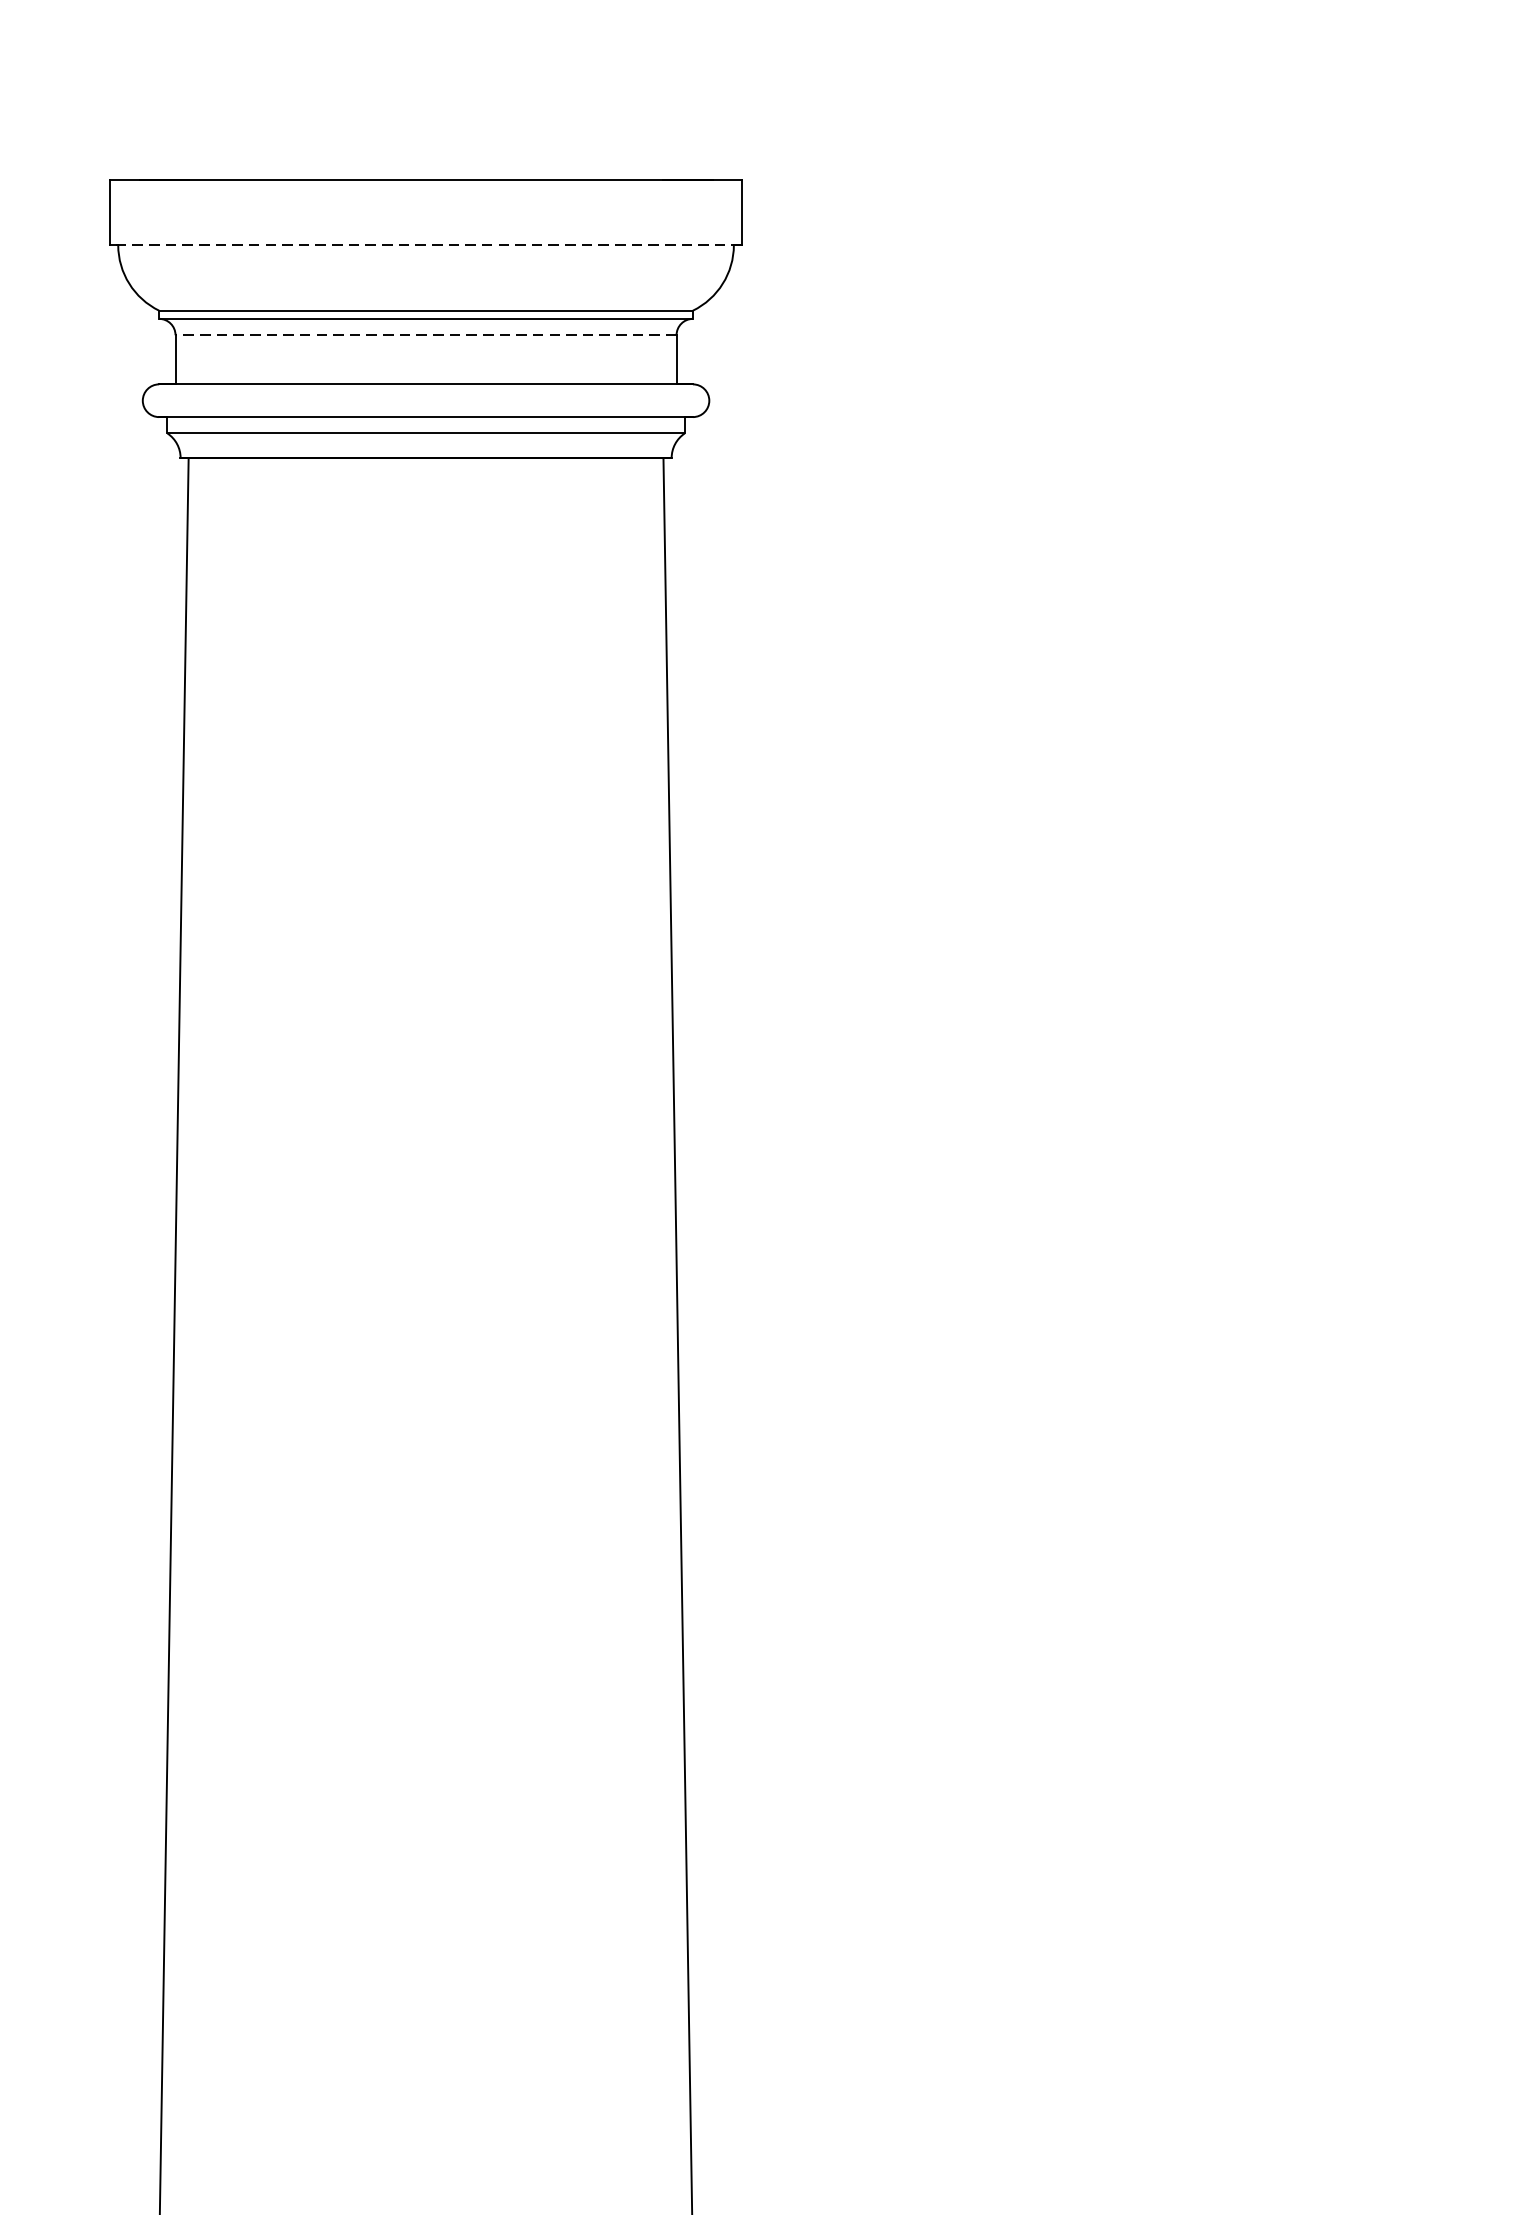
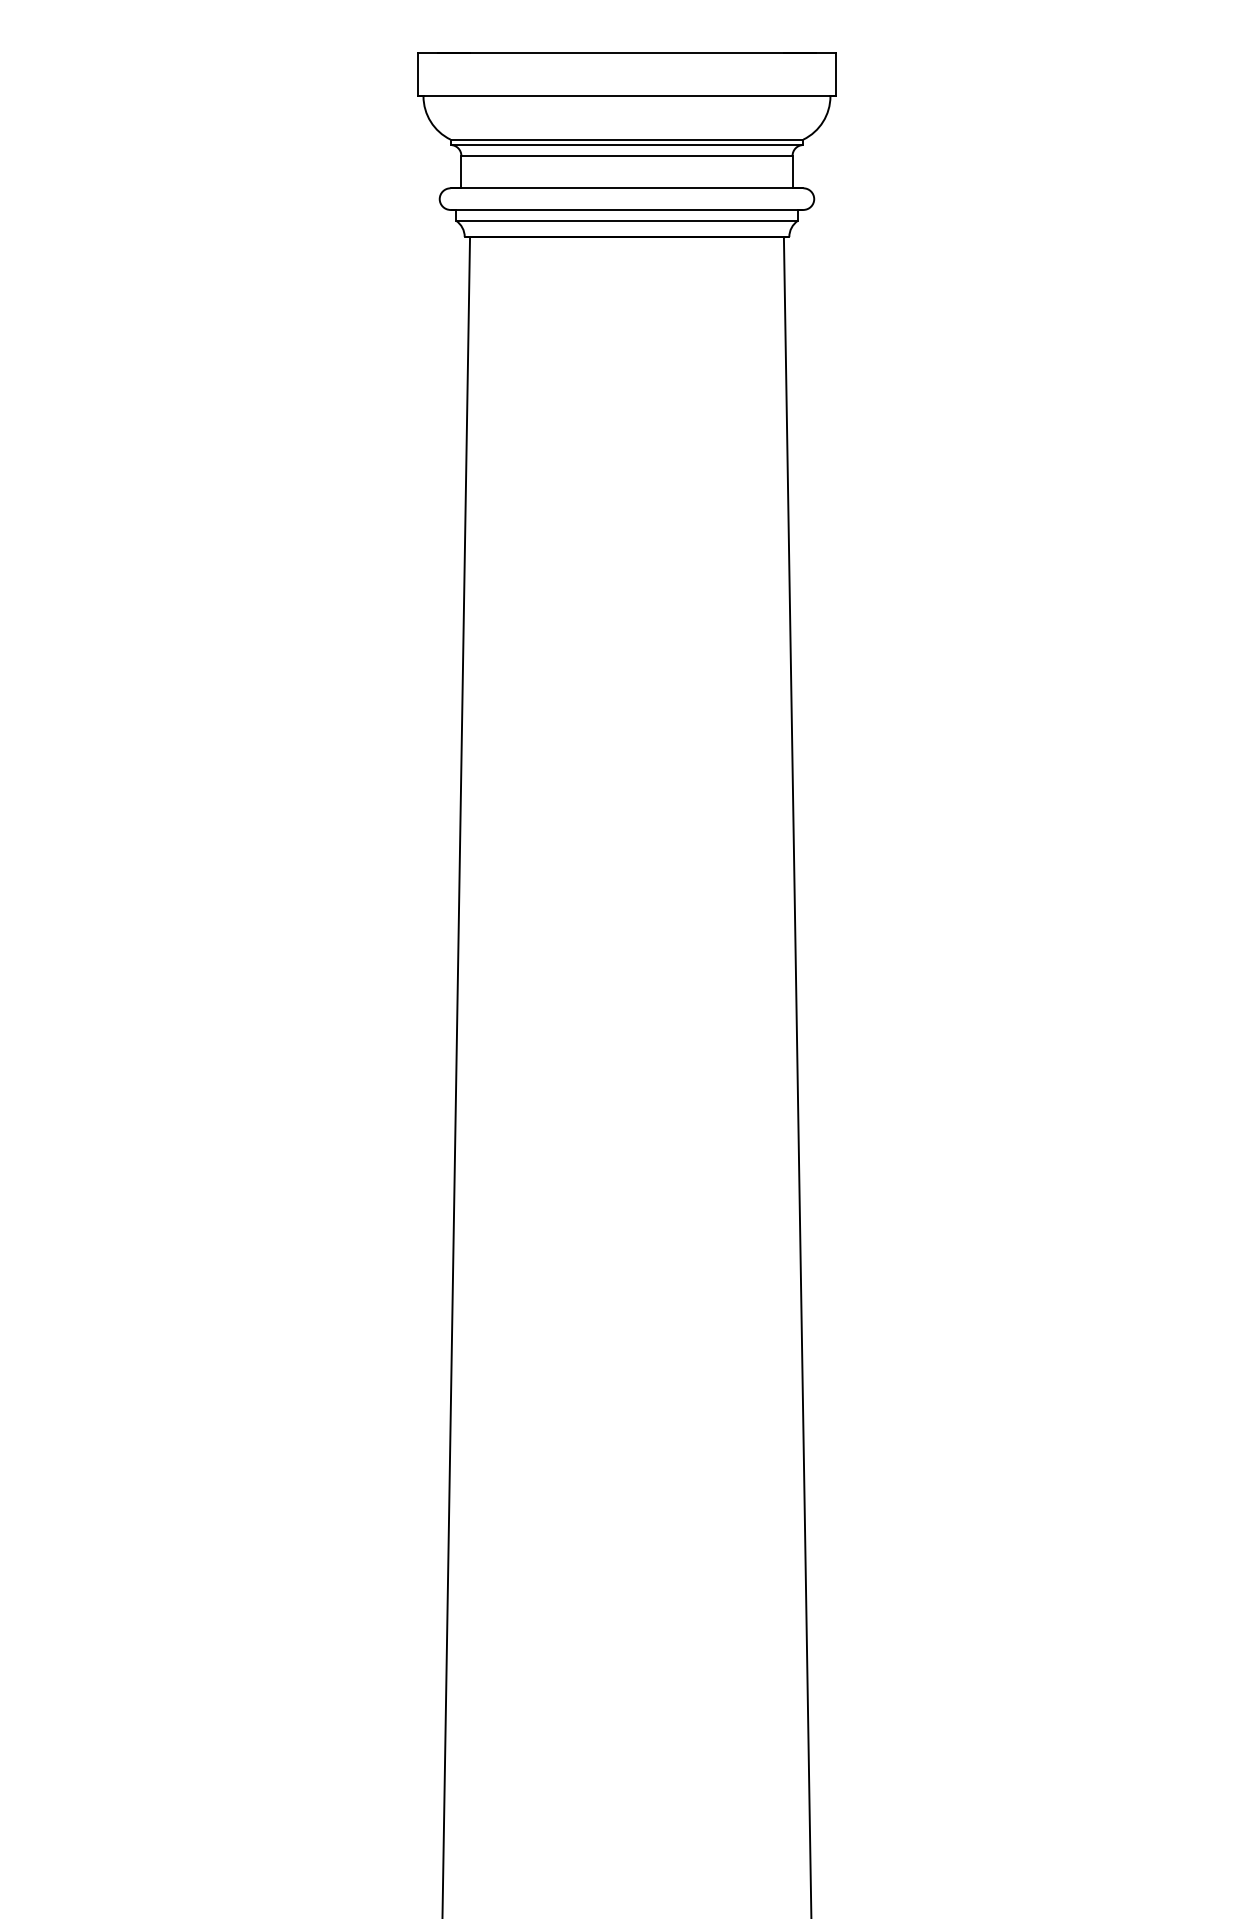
line: (425, 245) -> (626, 96), dashed -> solid
line: (425, 334) -> (626, 155), dashed -> solid

